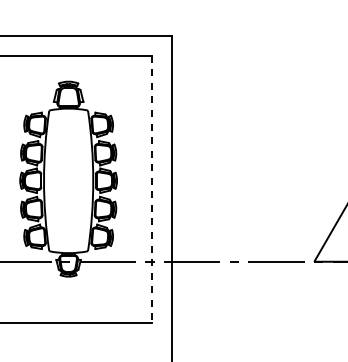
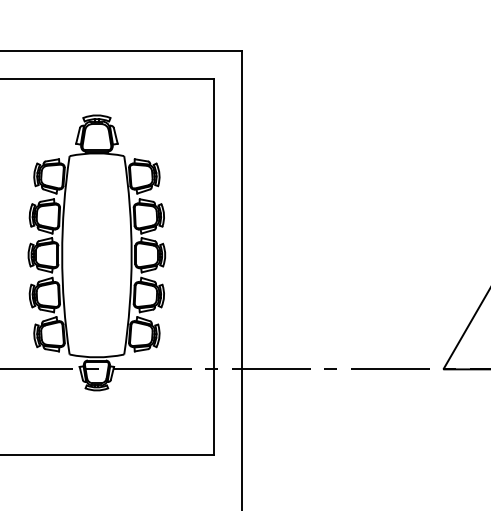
line: (151, 189) -> (213, 267), dashed -> solid

